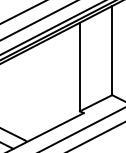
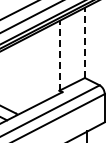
line: (111, 50) -> (84, 42), solid -> dashed
line: (79, 66) -> (59, 55), solid -> dashed

